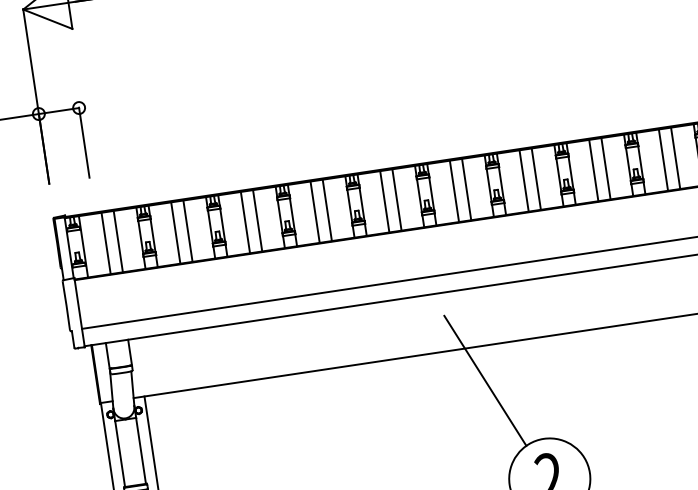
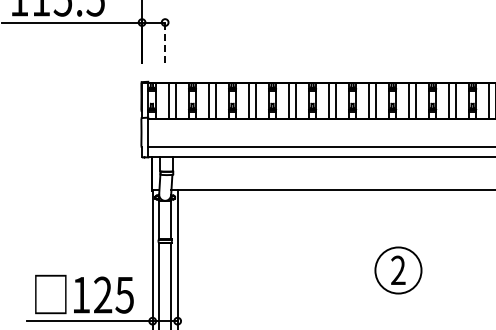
line: (84, 140) -> (165, 41), solid -> dashed
line: (485, 380) -> (370, 209), removed

